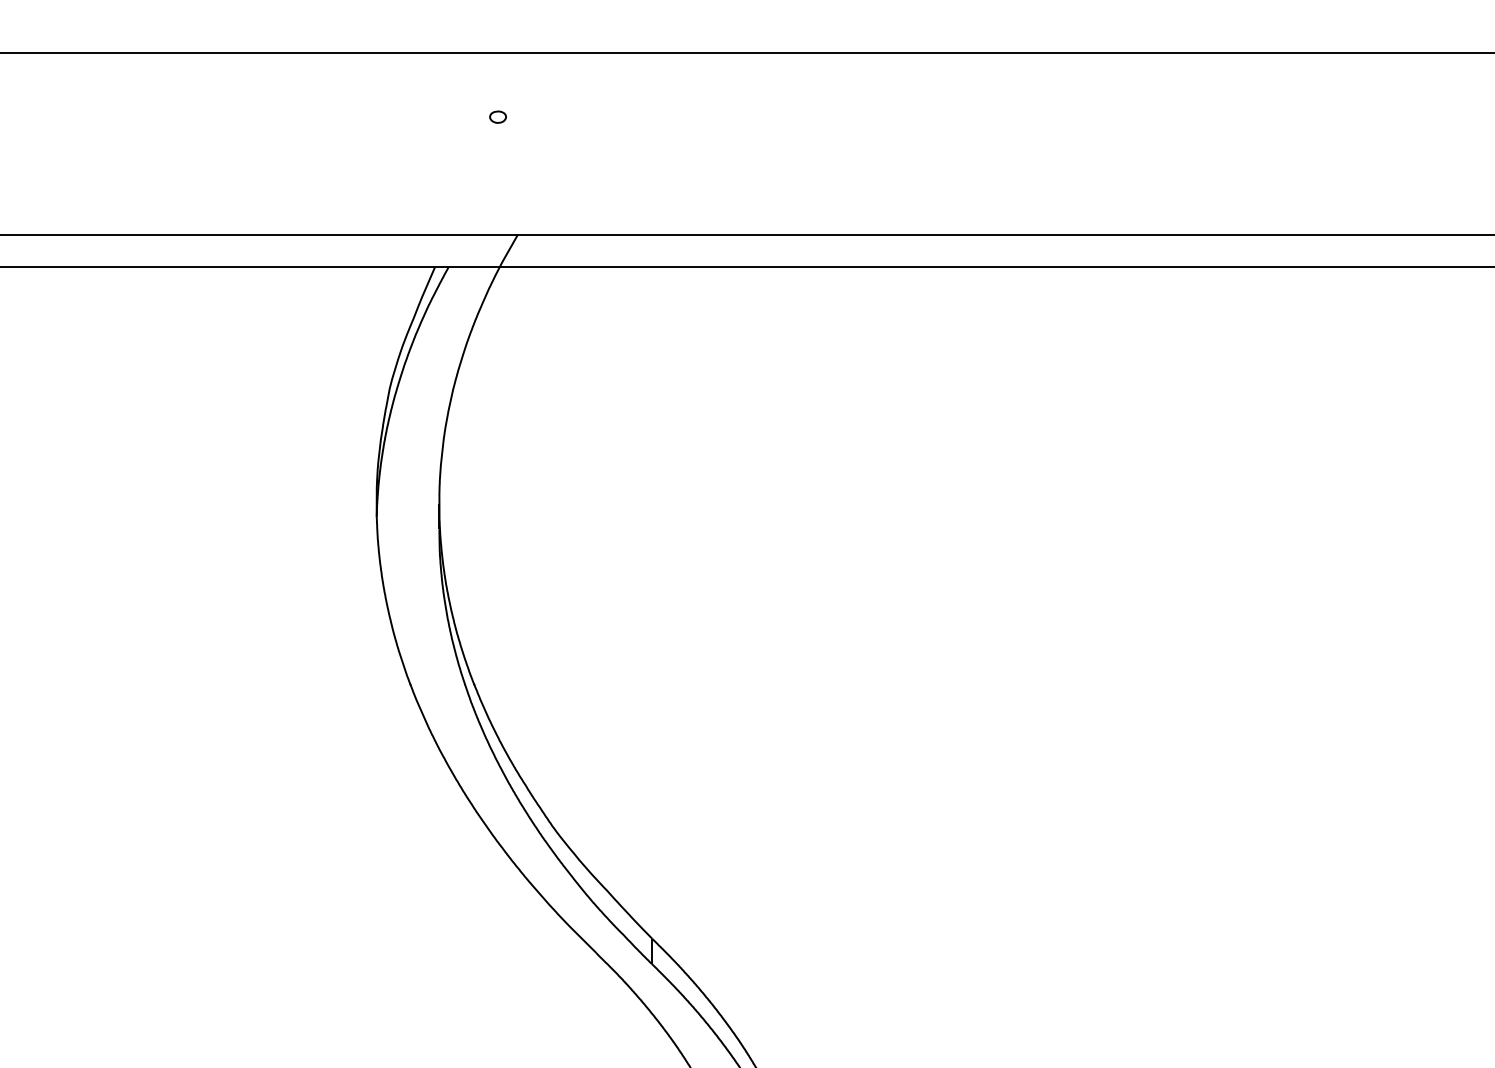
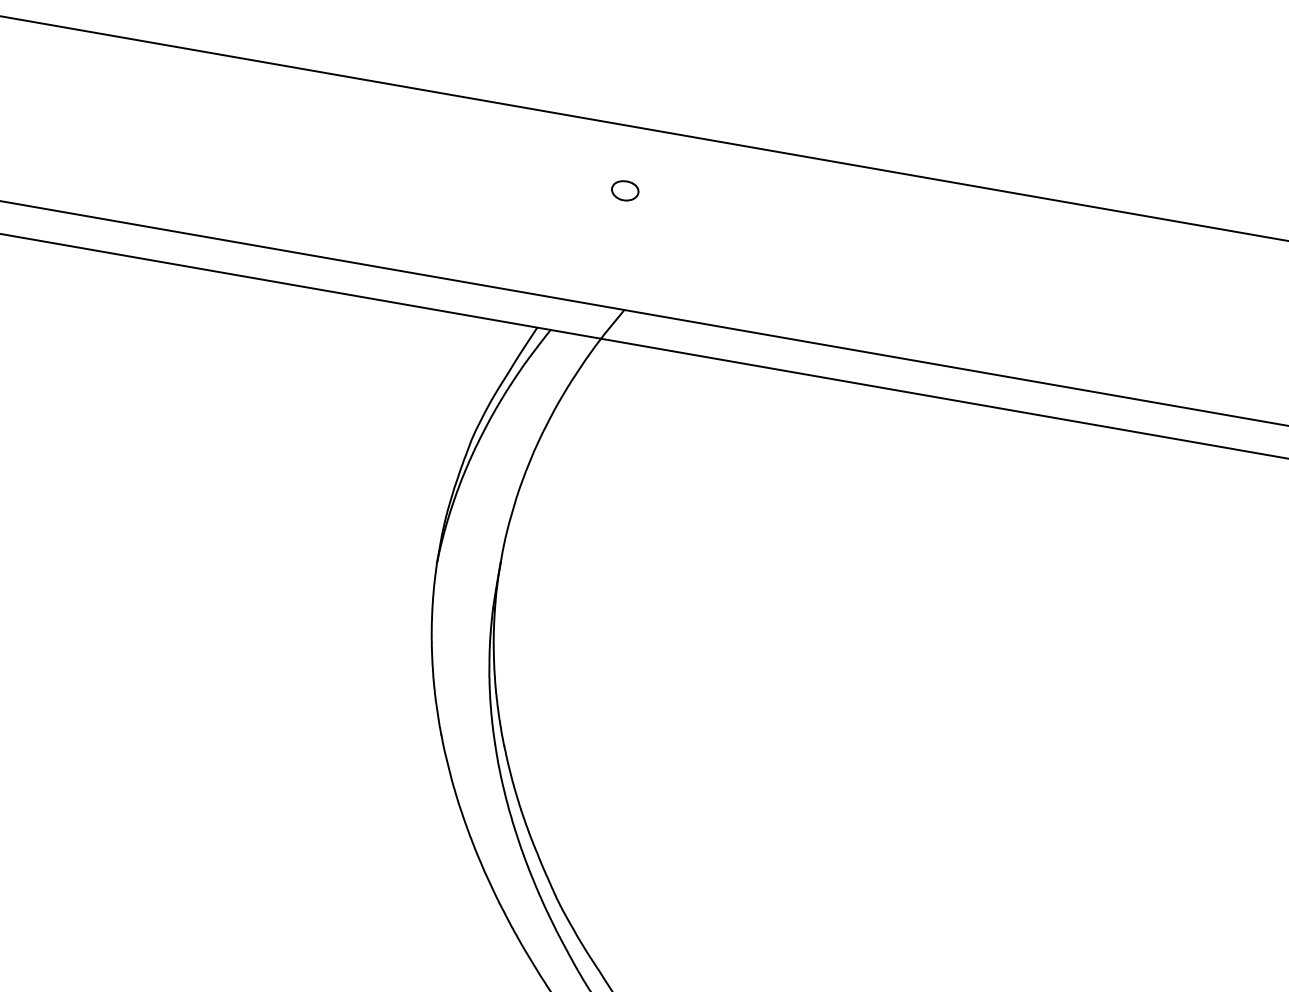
part: (497, 116) -> (624, 189), size x1.67

